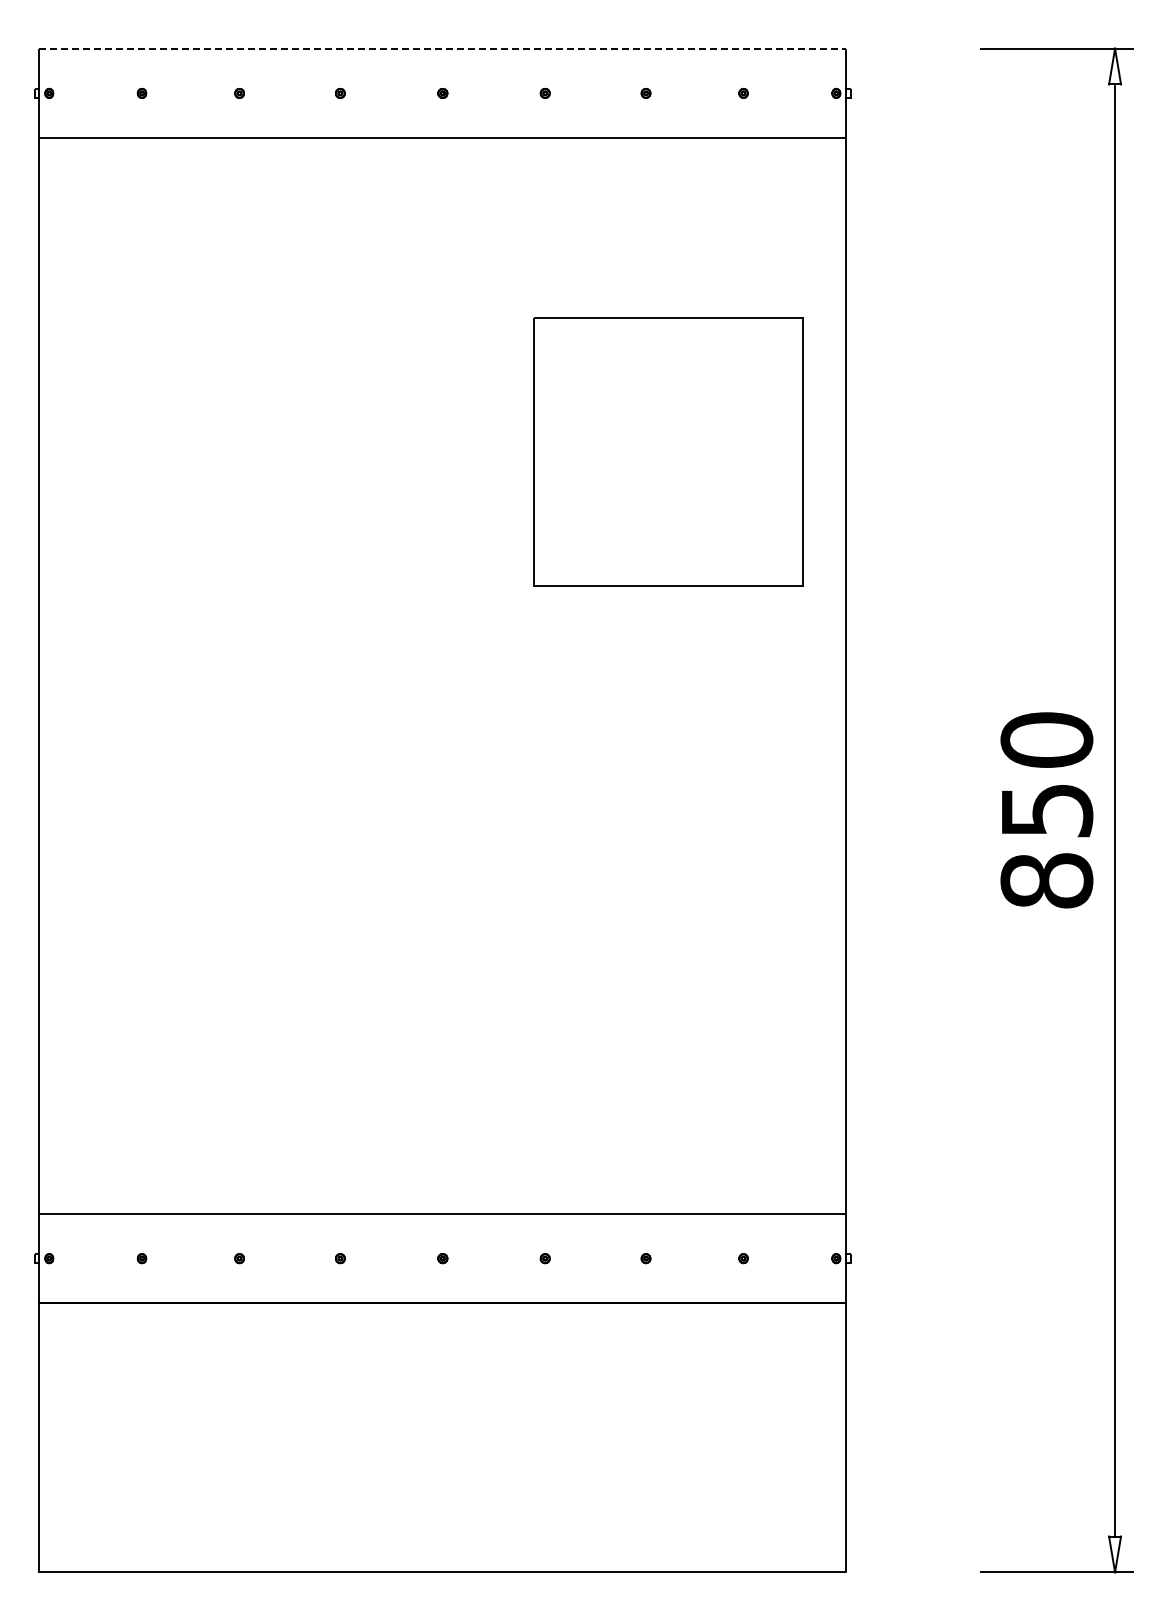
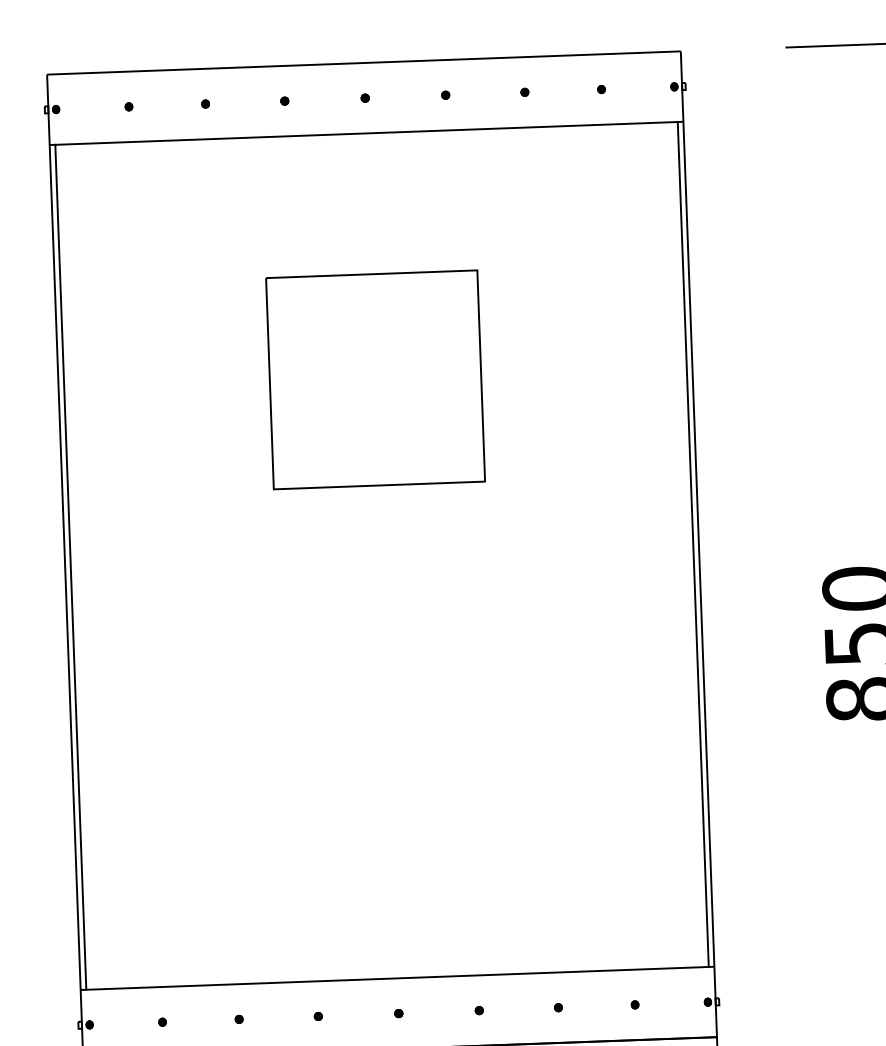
line: (443, 48) -> (364, 62), dashed -> solid
part: (668, 451) -> (375, 379), moved
line: (46, 675) -> (70, 566), added
line: (839, 675) -> (693, 544), added

